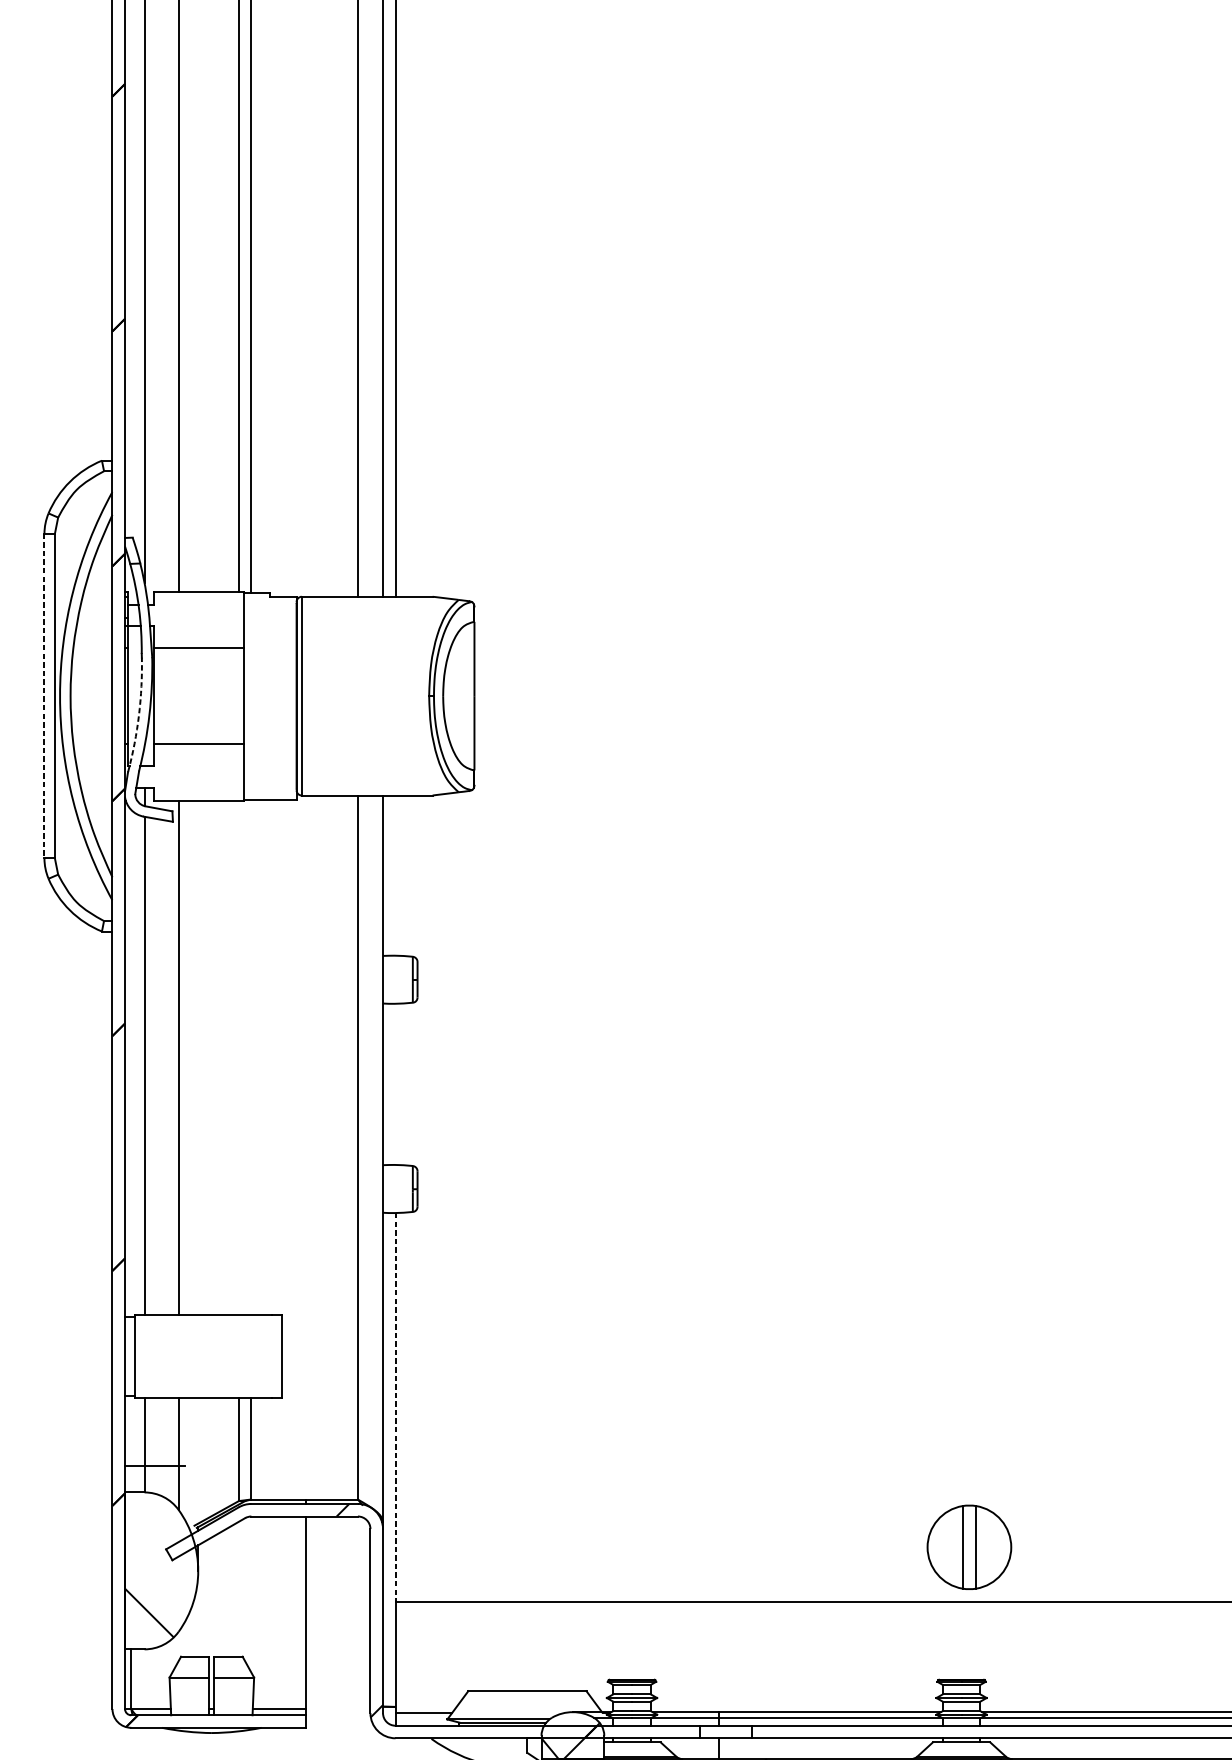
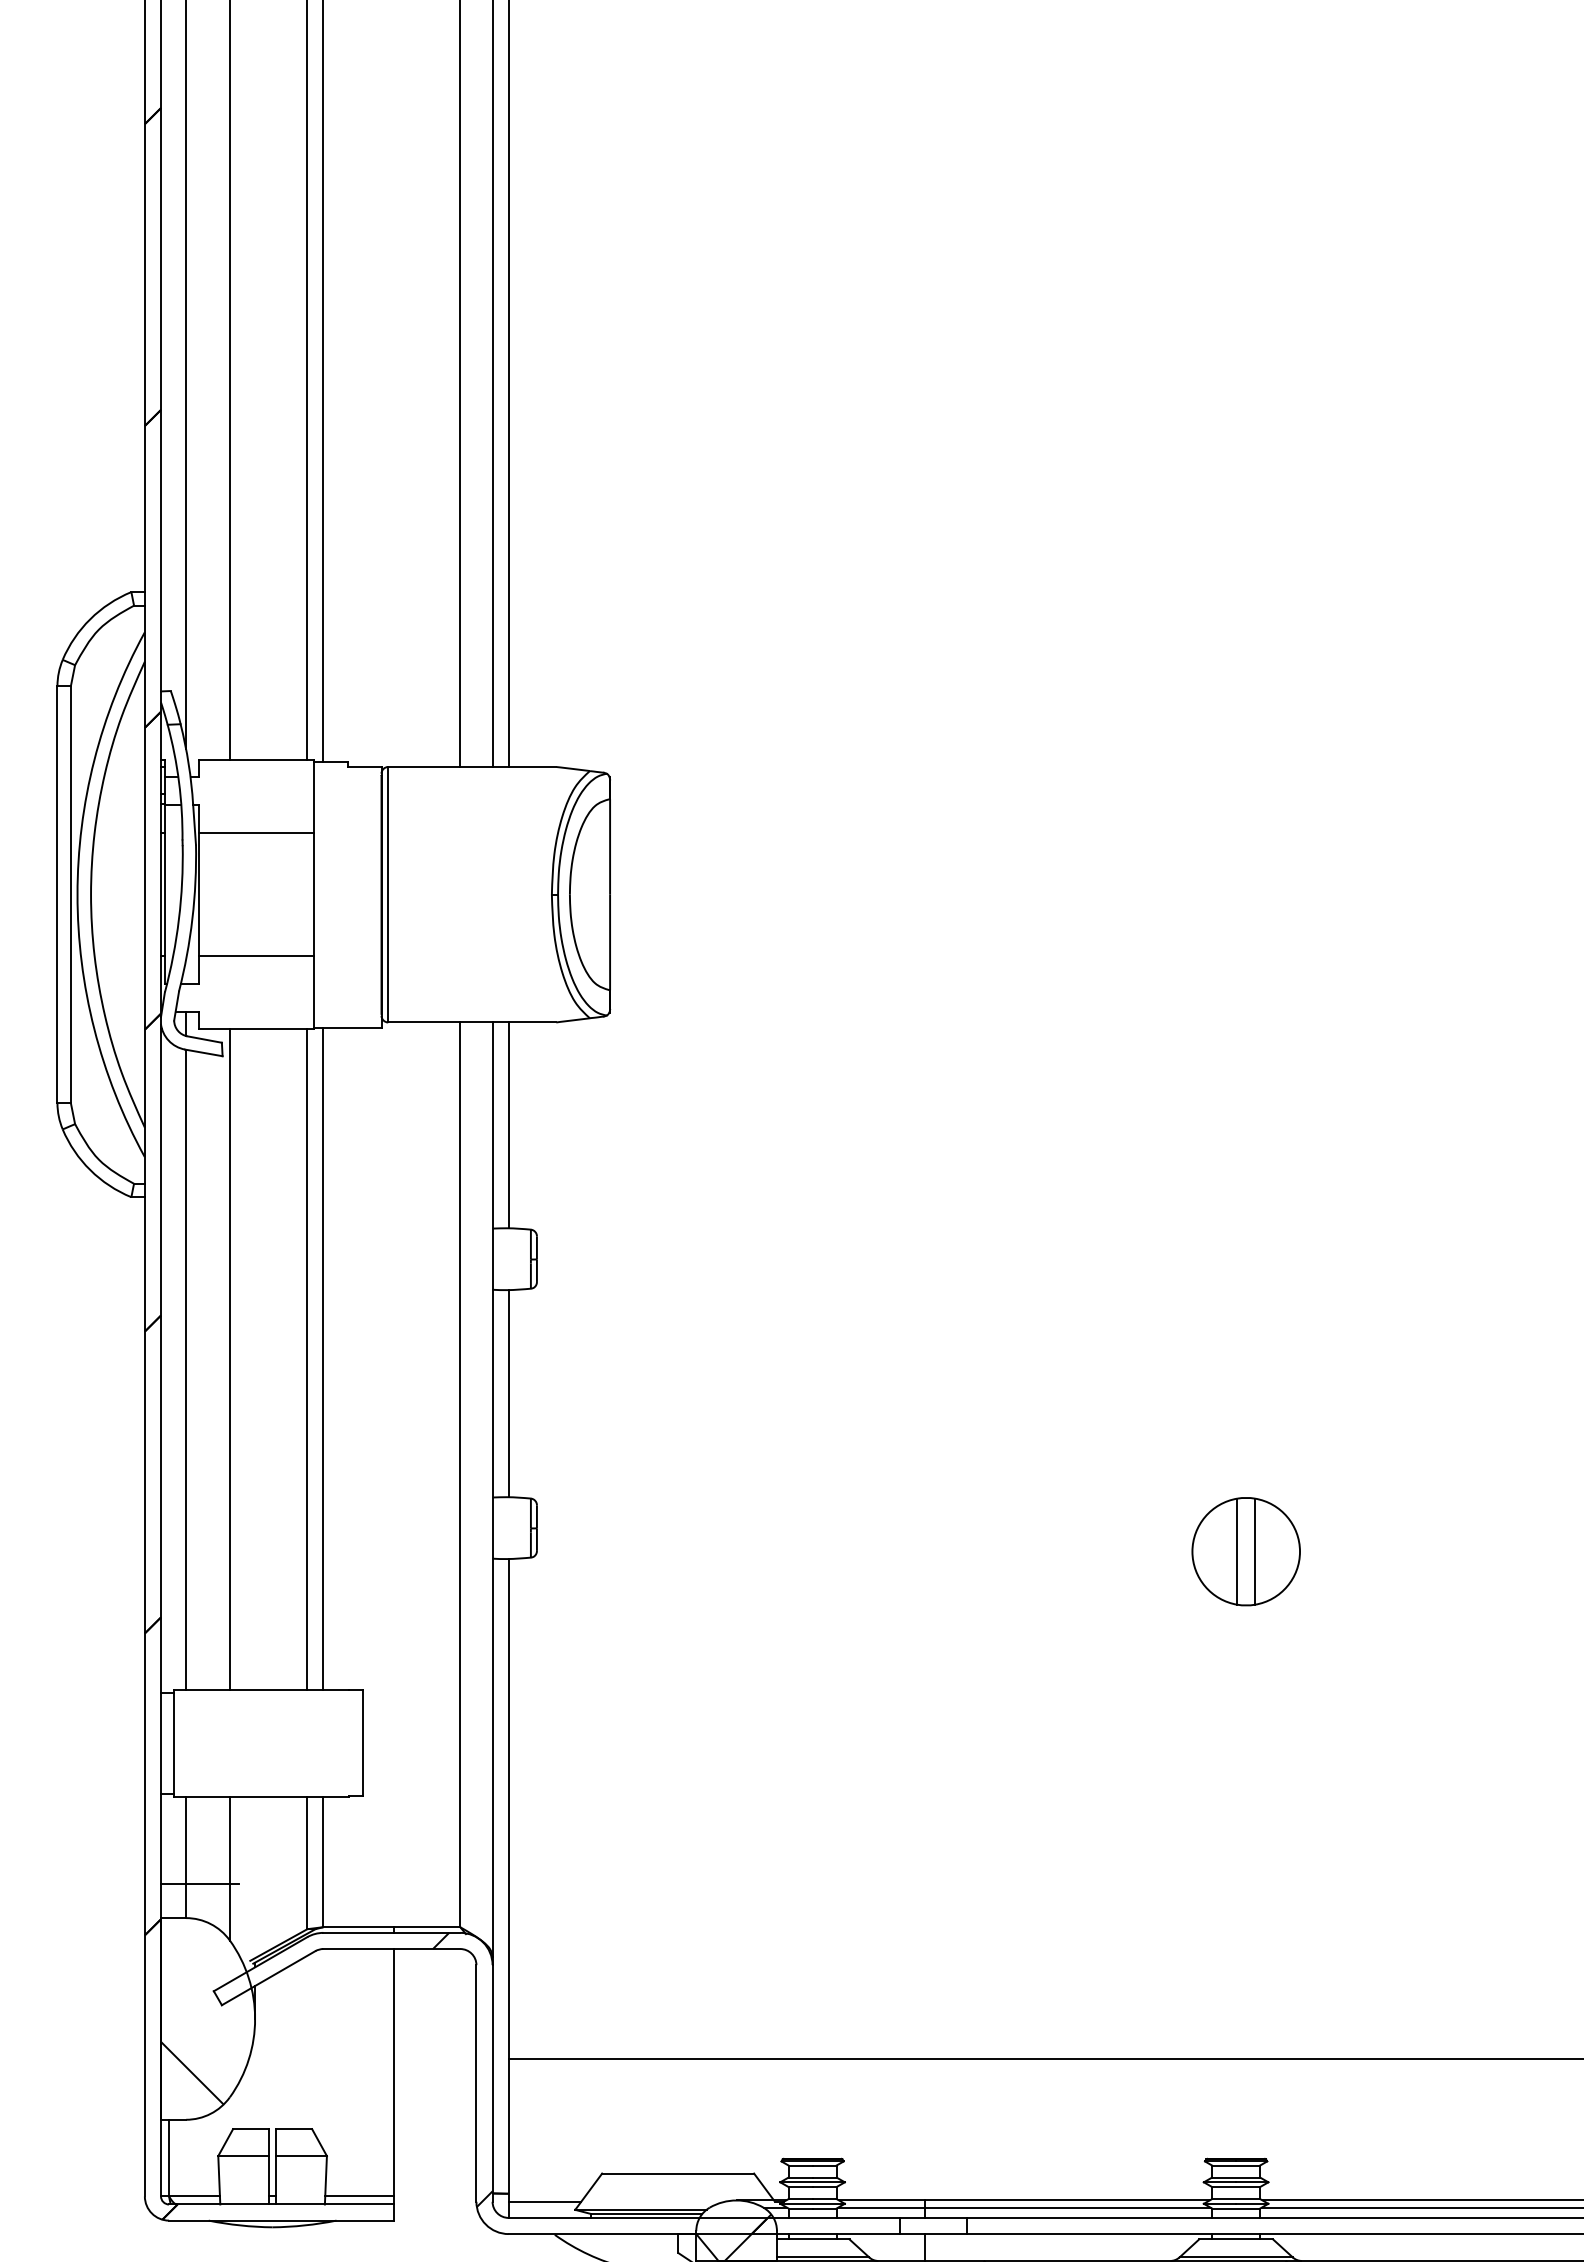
line: (44, 695) -> (57, 894), dashed -> solid
arc: (138, 715) -> (178, 919), dashed -> solid
line: (395, 875) -> (508, 1125), added
line: (239, 1057) -> (307, 1359), added
line: (251, 1057) -> (323, 1358), added
line: (395, 1084) -> (508, 1393), added
line: (395, 1407) -> (508, 1809), dashed -> solid
part: (968, 1547) -> (1245, 1551), moved

